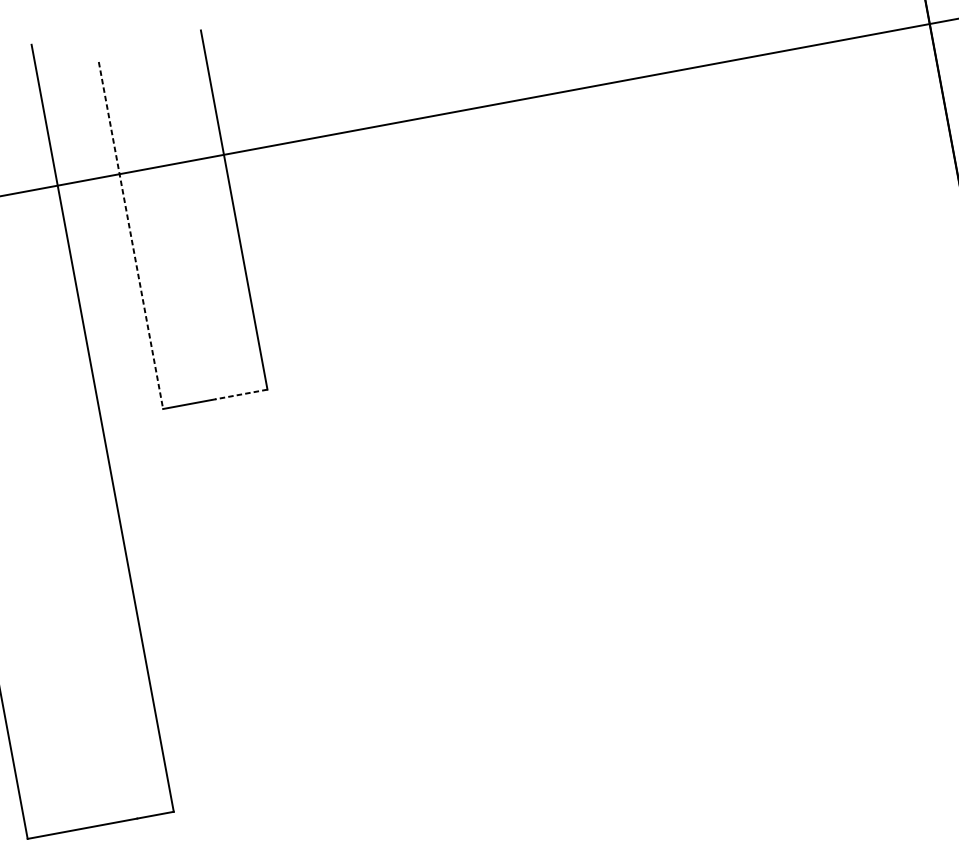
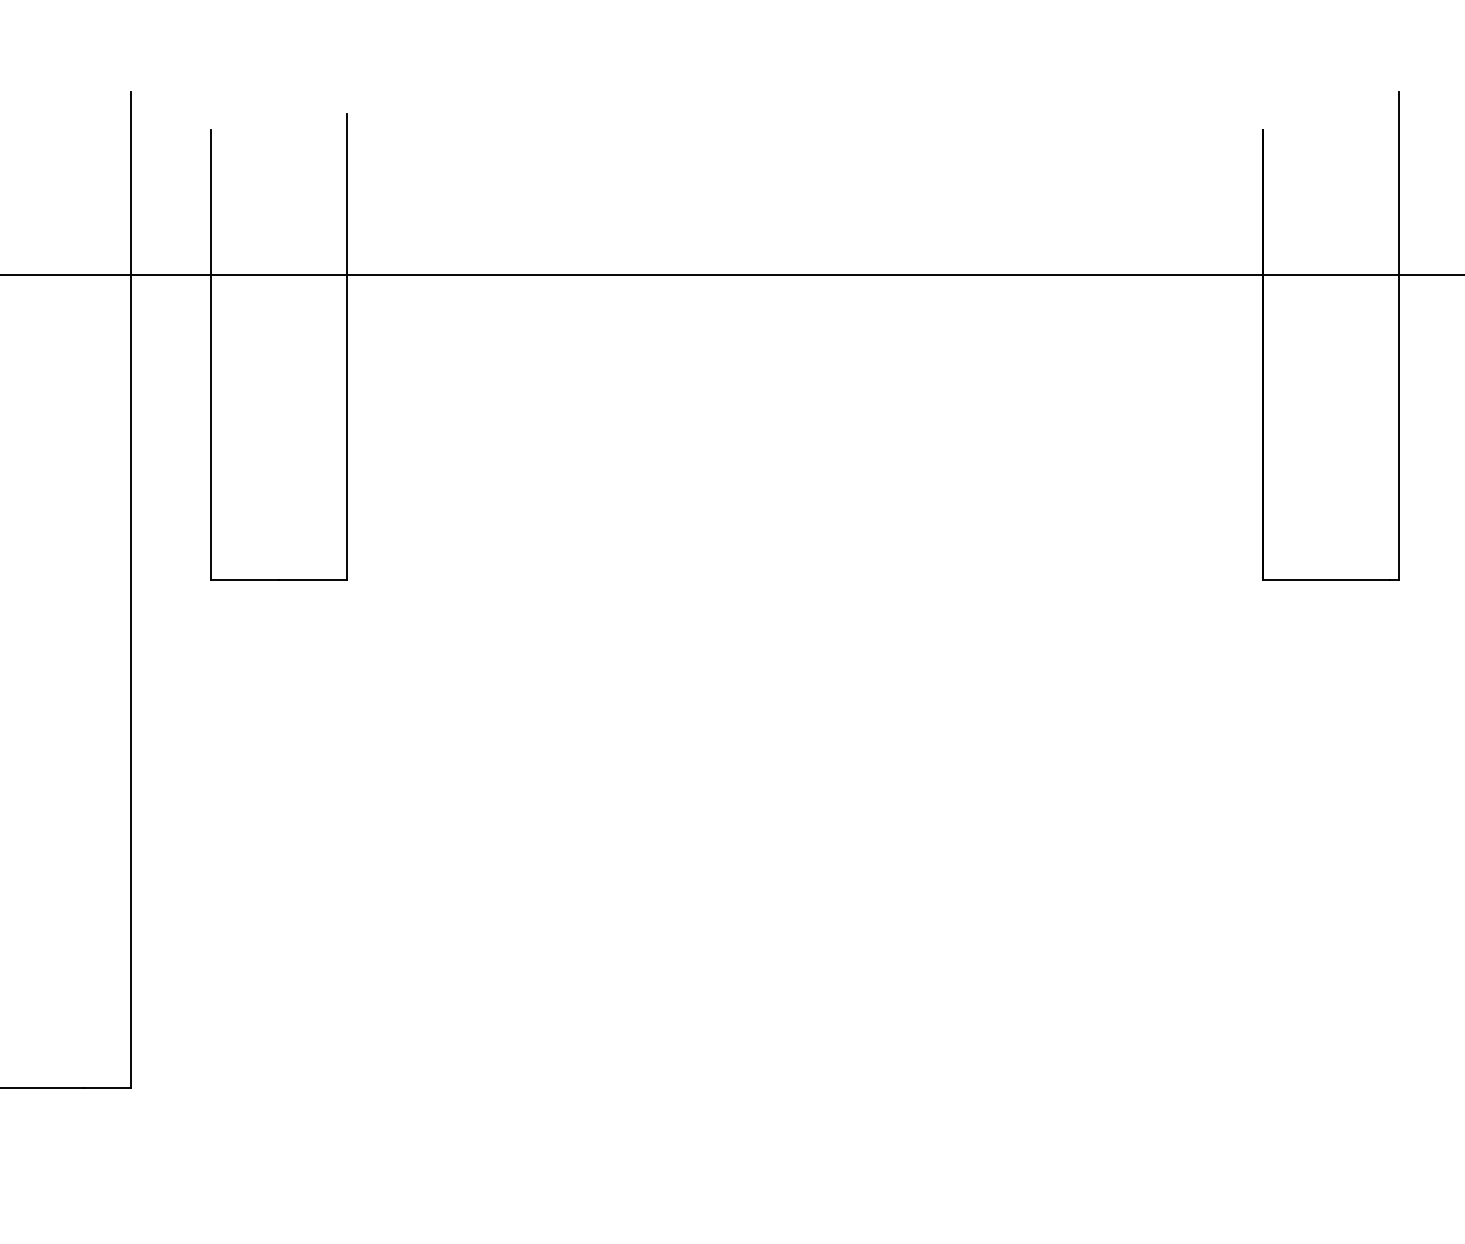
line: (131, 235) -> (211, 355), dashed -> solid
line: (241, 394) -> (313, 580), dashed -> solid

